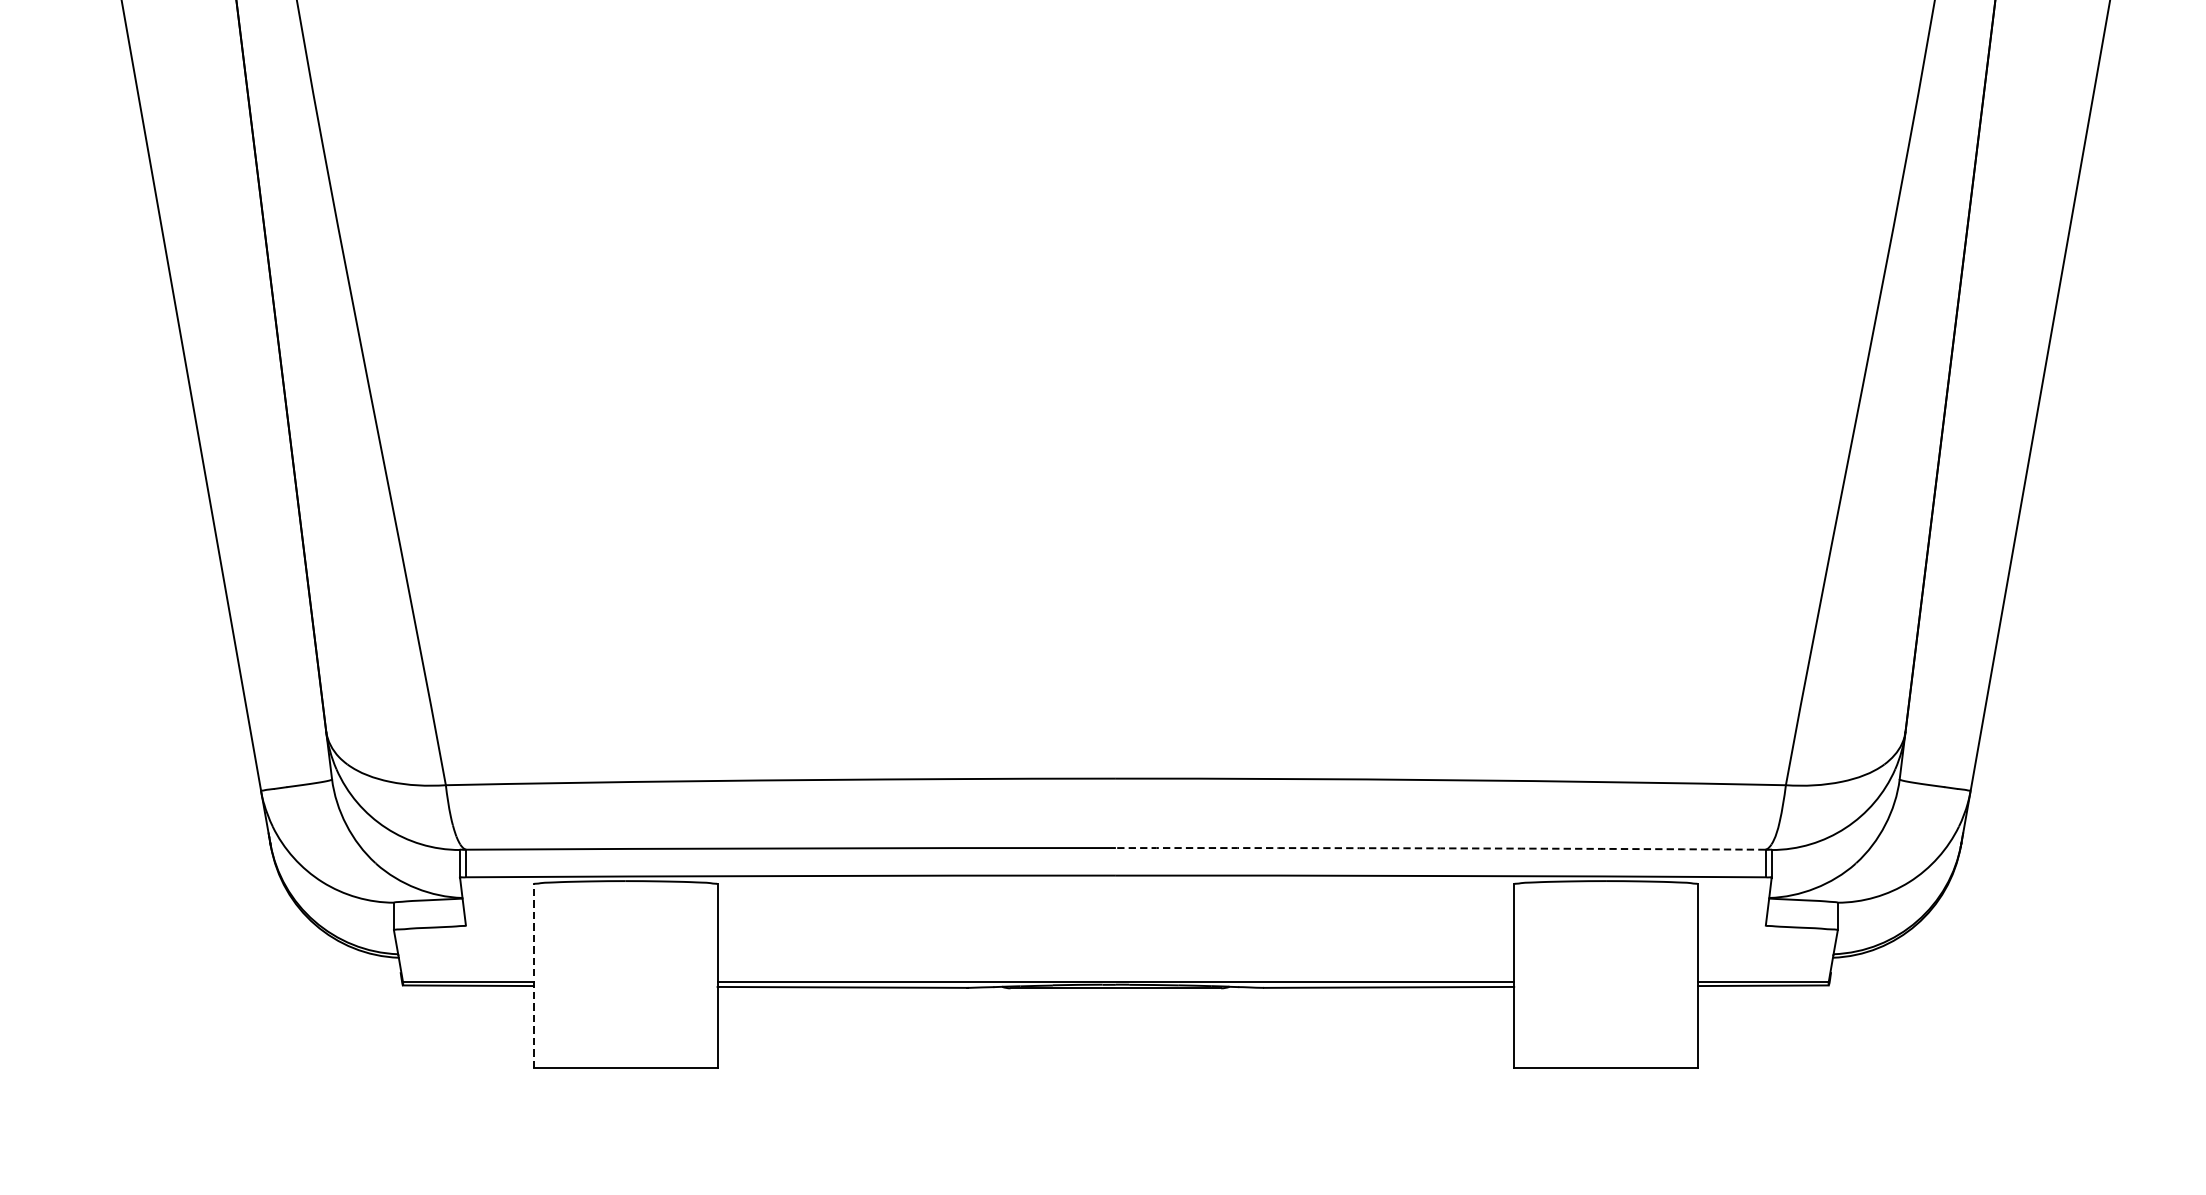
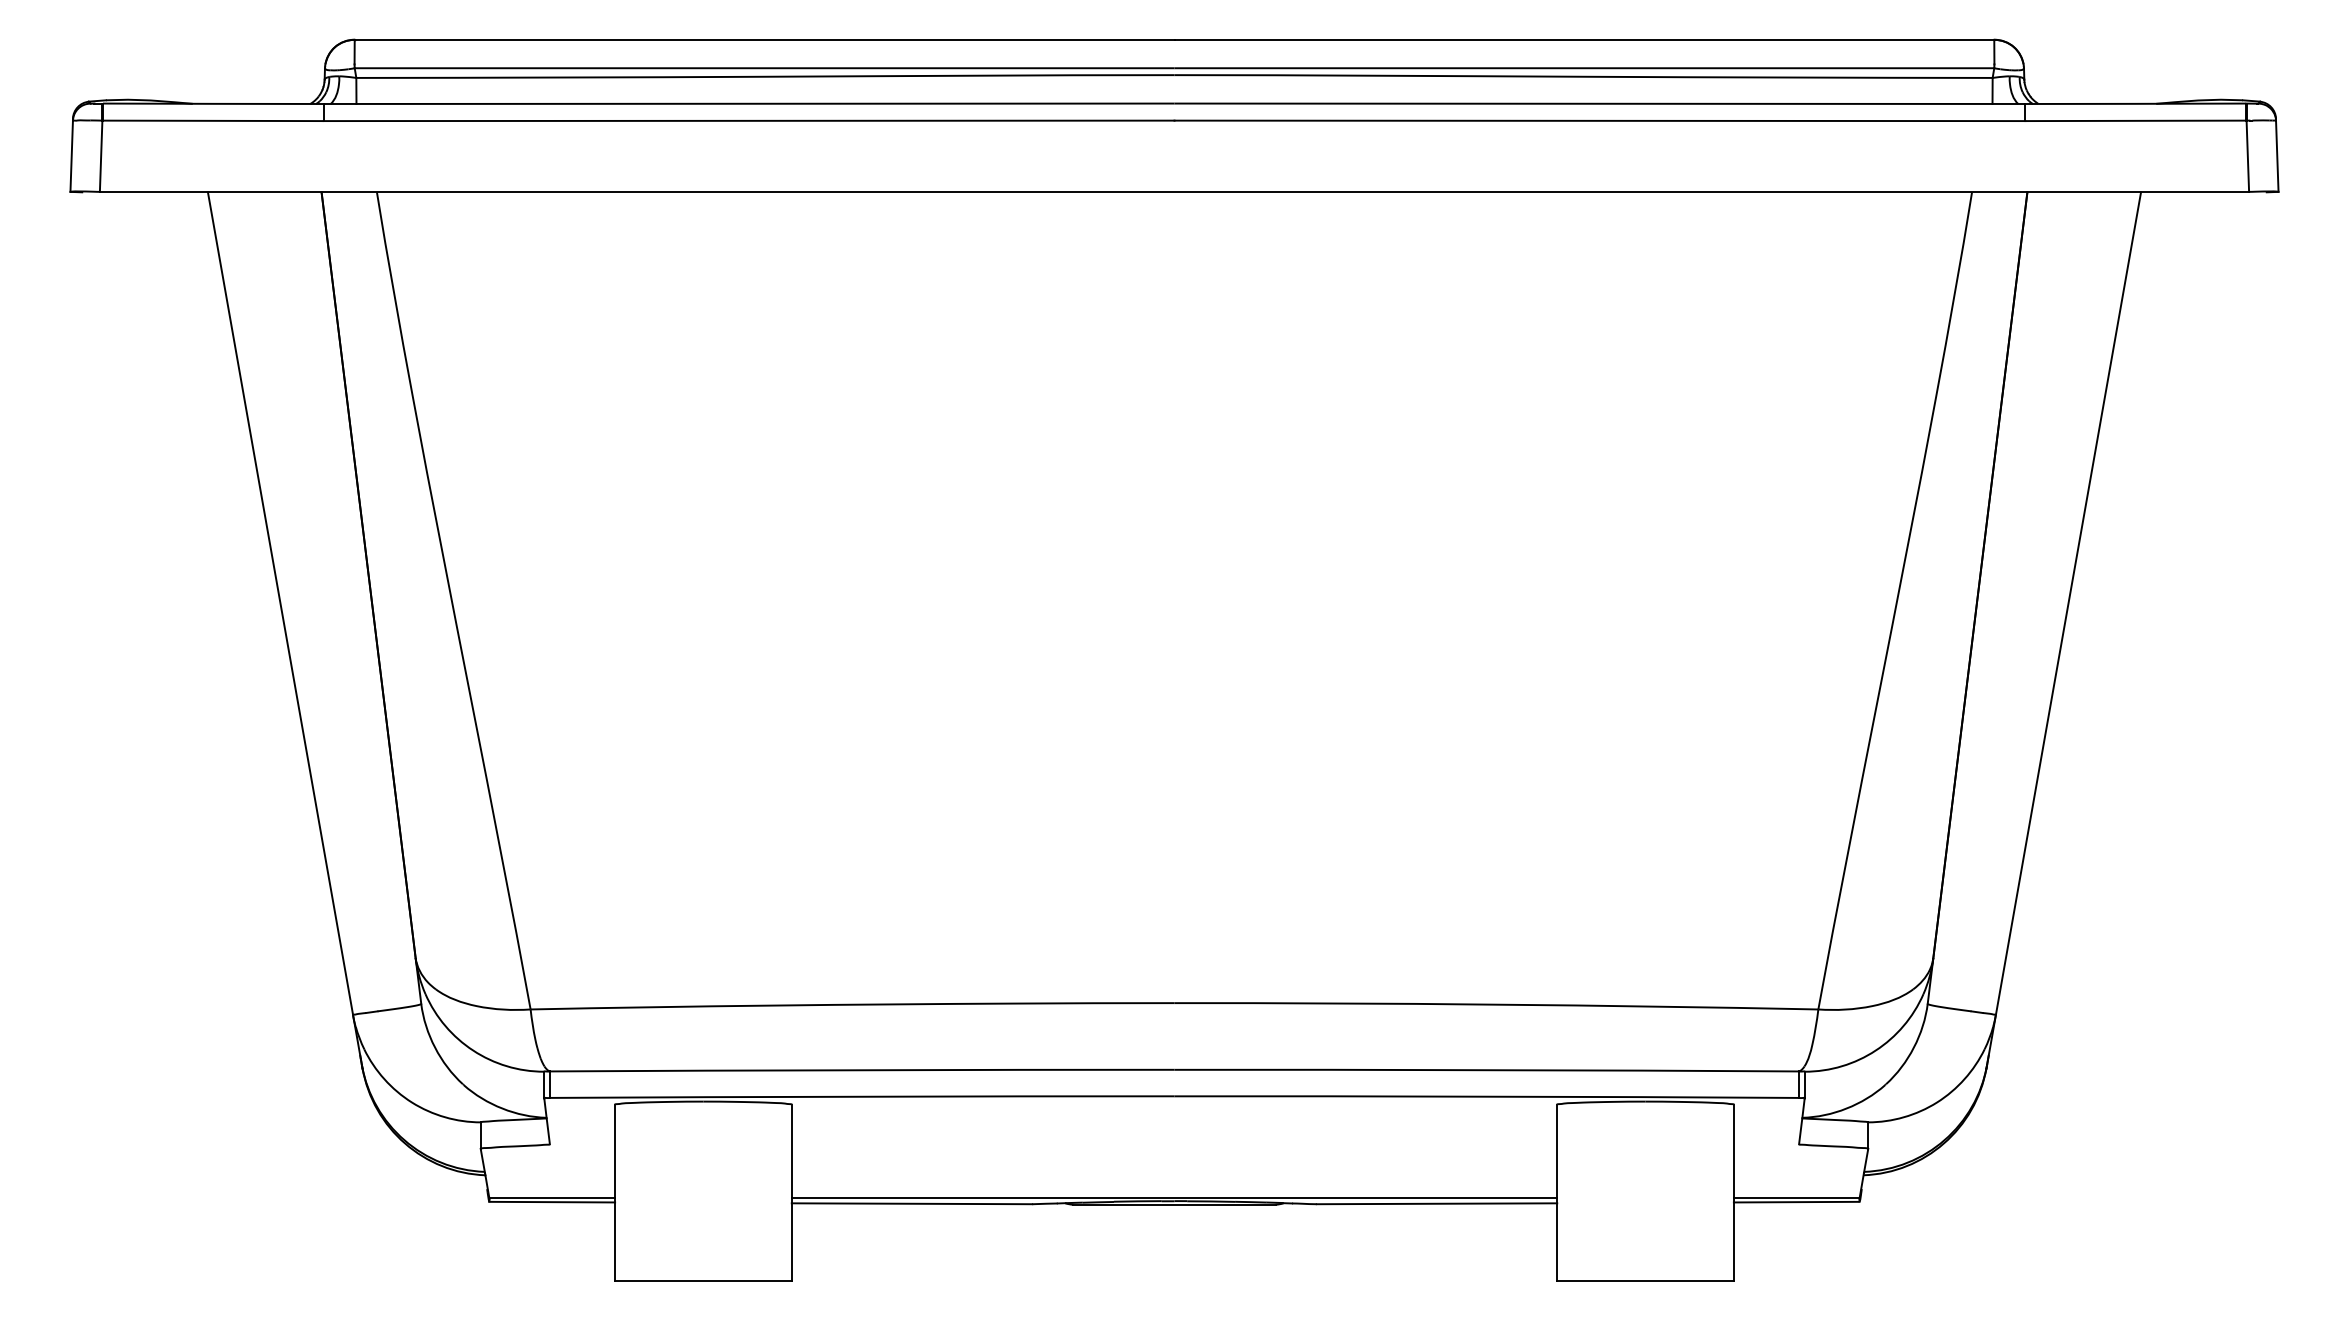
arc: (1440, 848) -> (1486, 1070), dashed -> solid
line: (534, 975) -> (615, 1192), dashed -> solid

